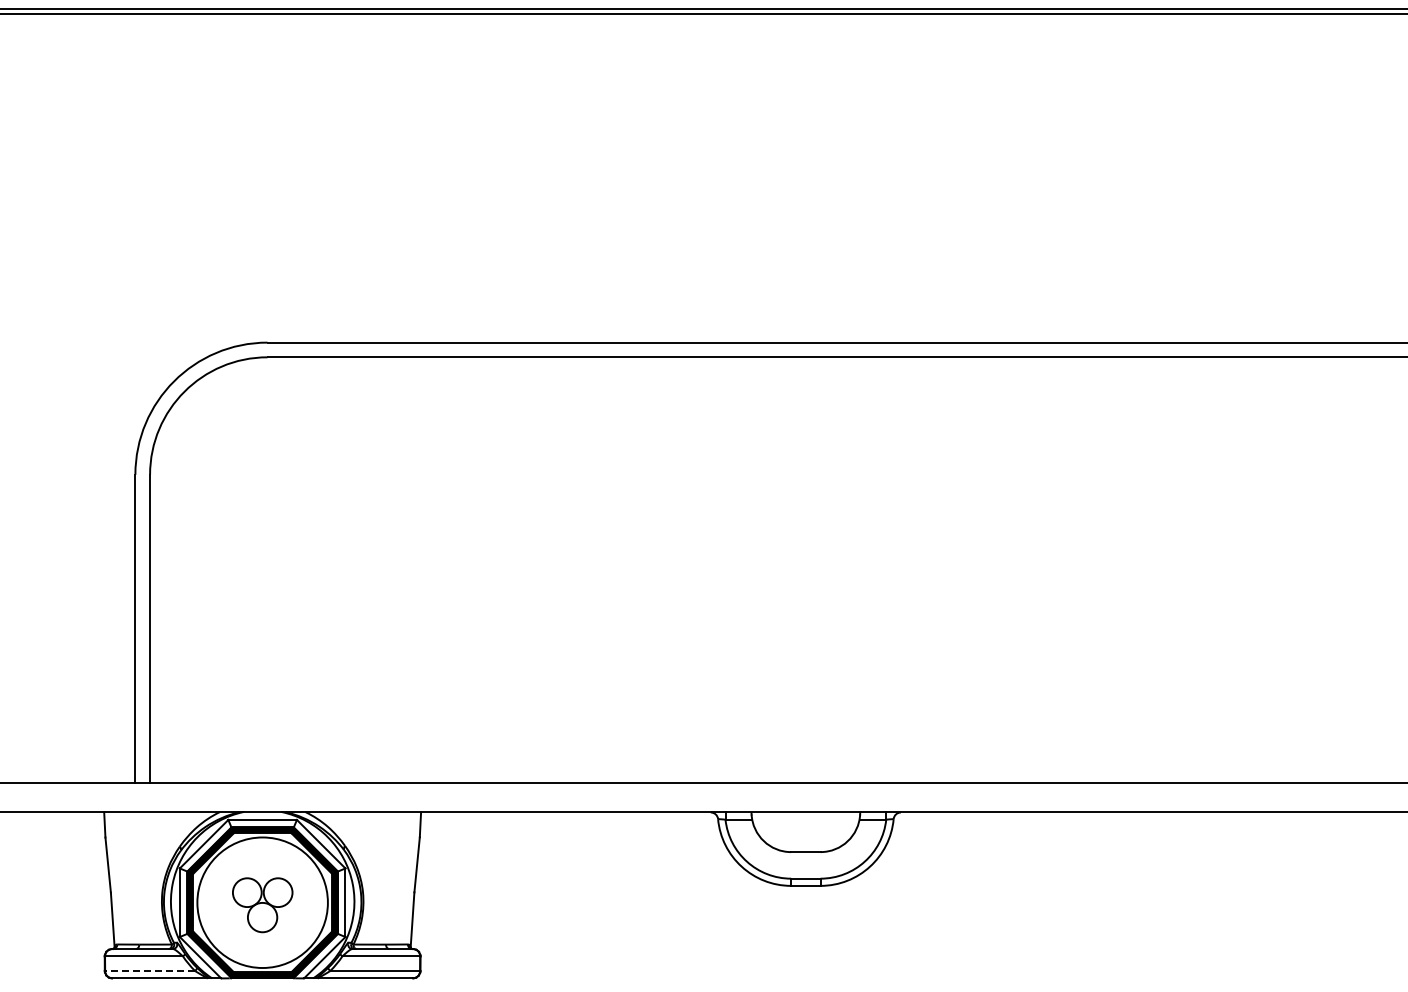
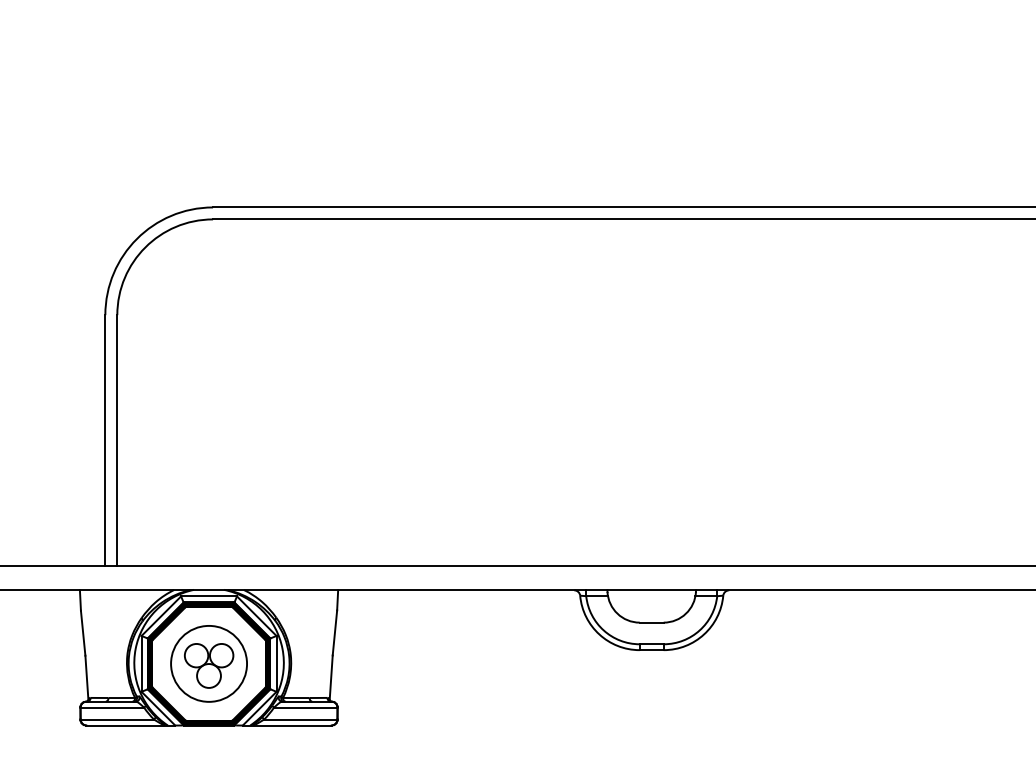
circle: (262, 902) -> (208, 663), size x0.71
line: (150, 971) -> (117, 719), dashed -> solid

